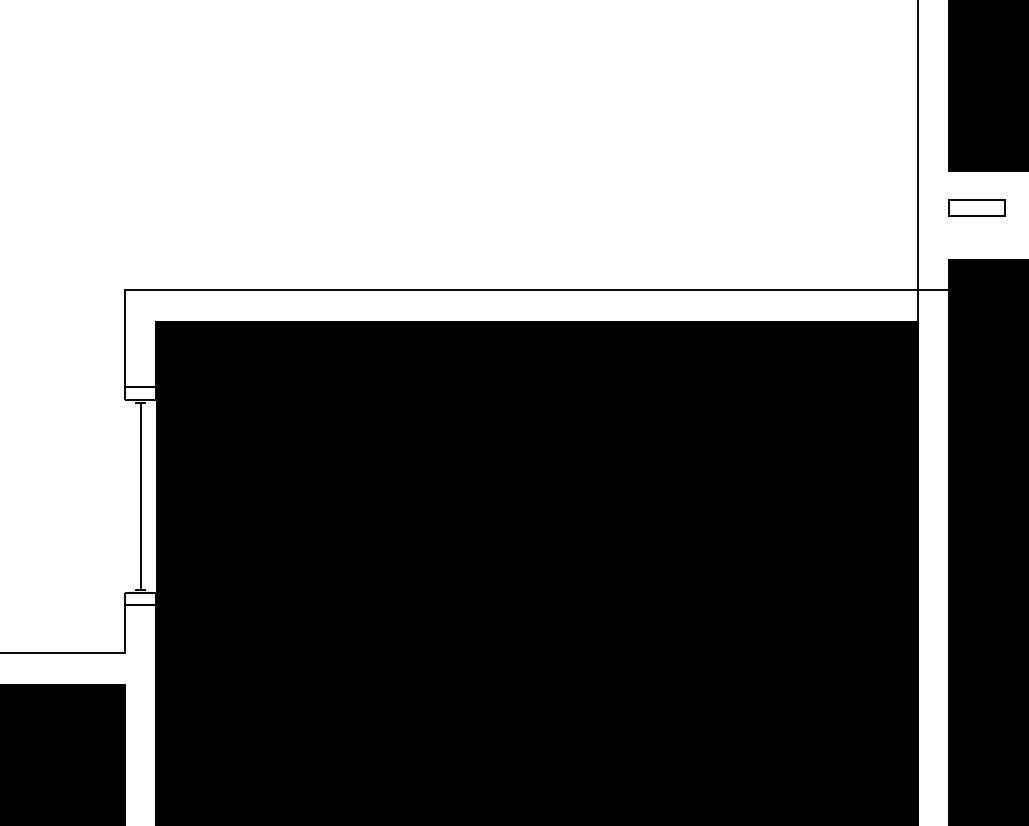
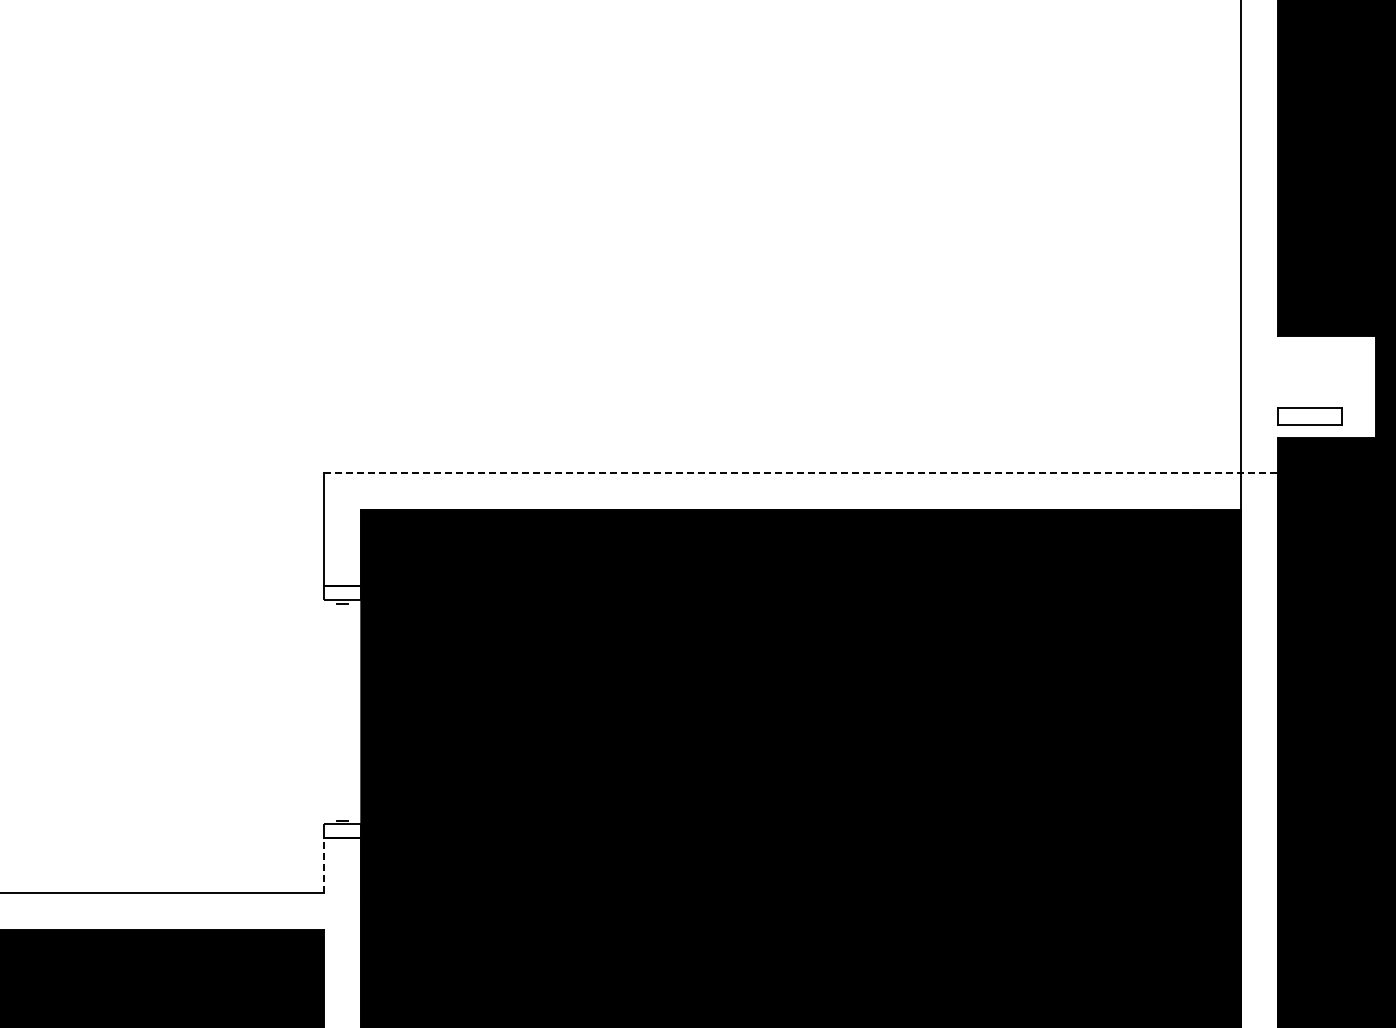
part: (976, 208) -> (1309, 416), moved
line: (537, 290) -> (801, 473), solid -> dashed
line: (140, 495) -> (342, 711), removed
line: (124, 629) -> (323, 865), solid -> dashed

